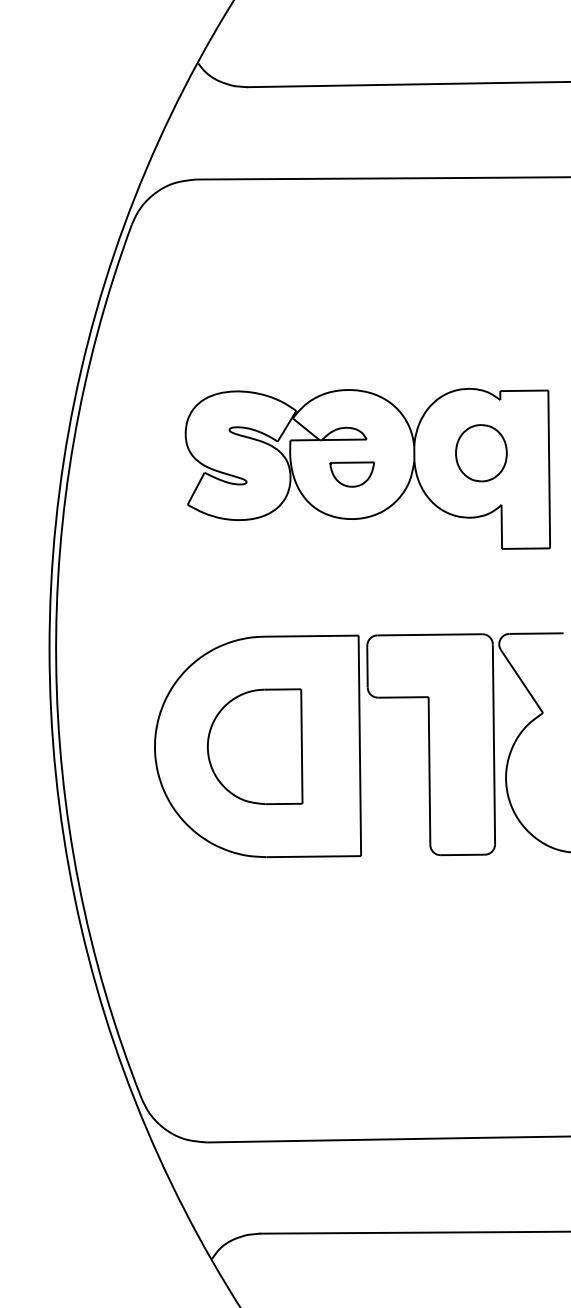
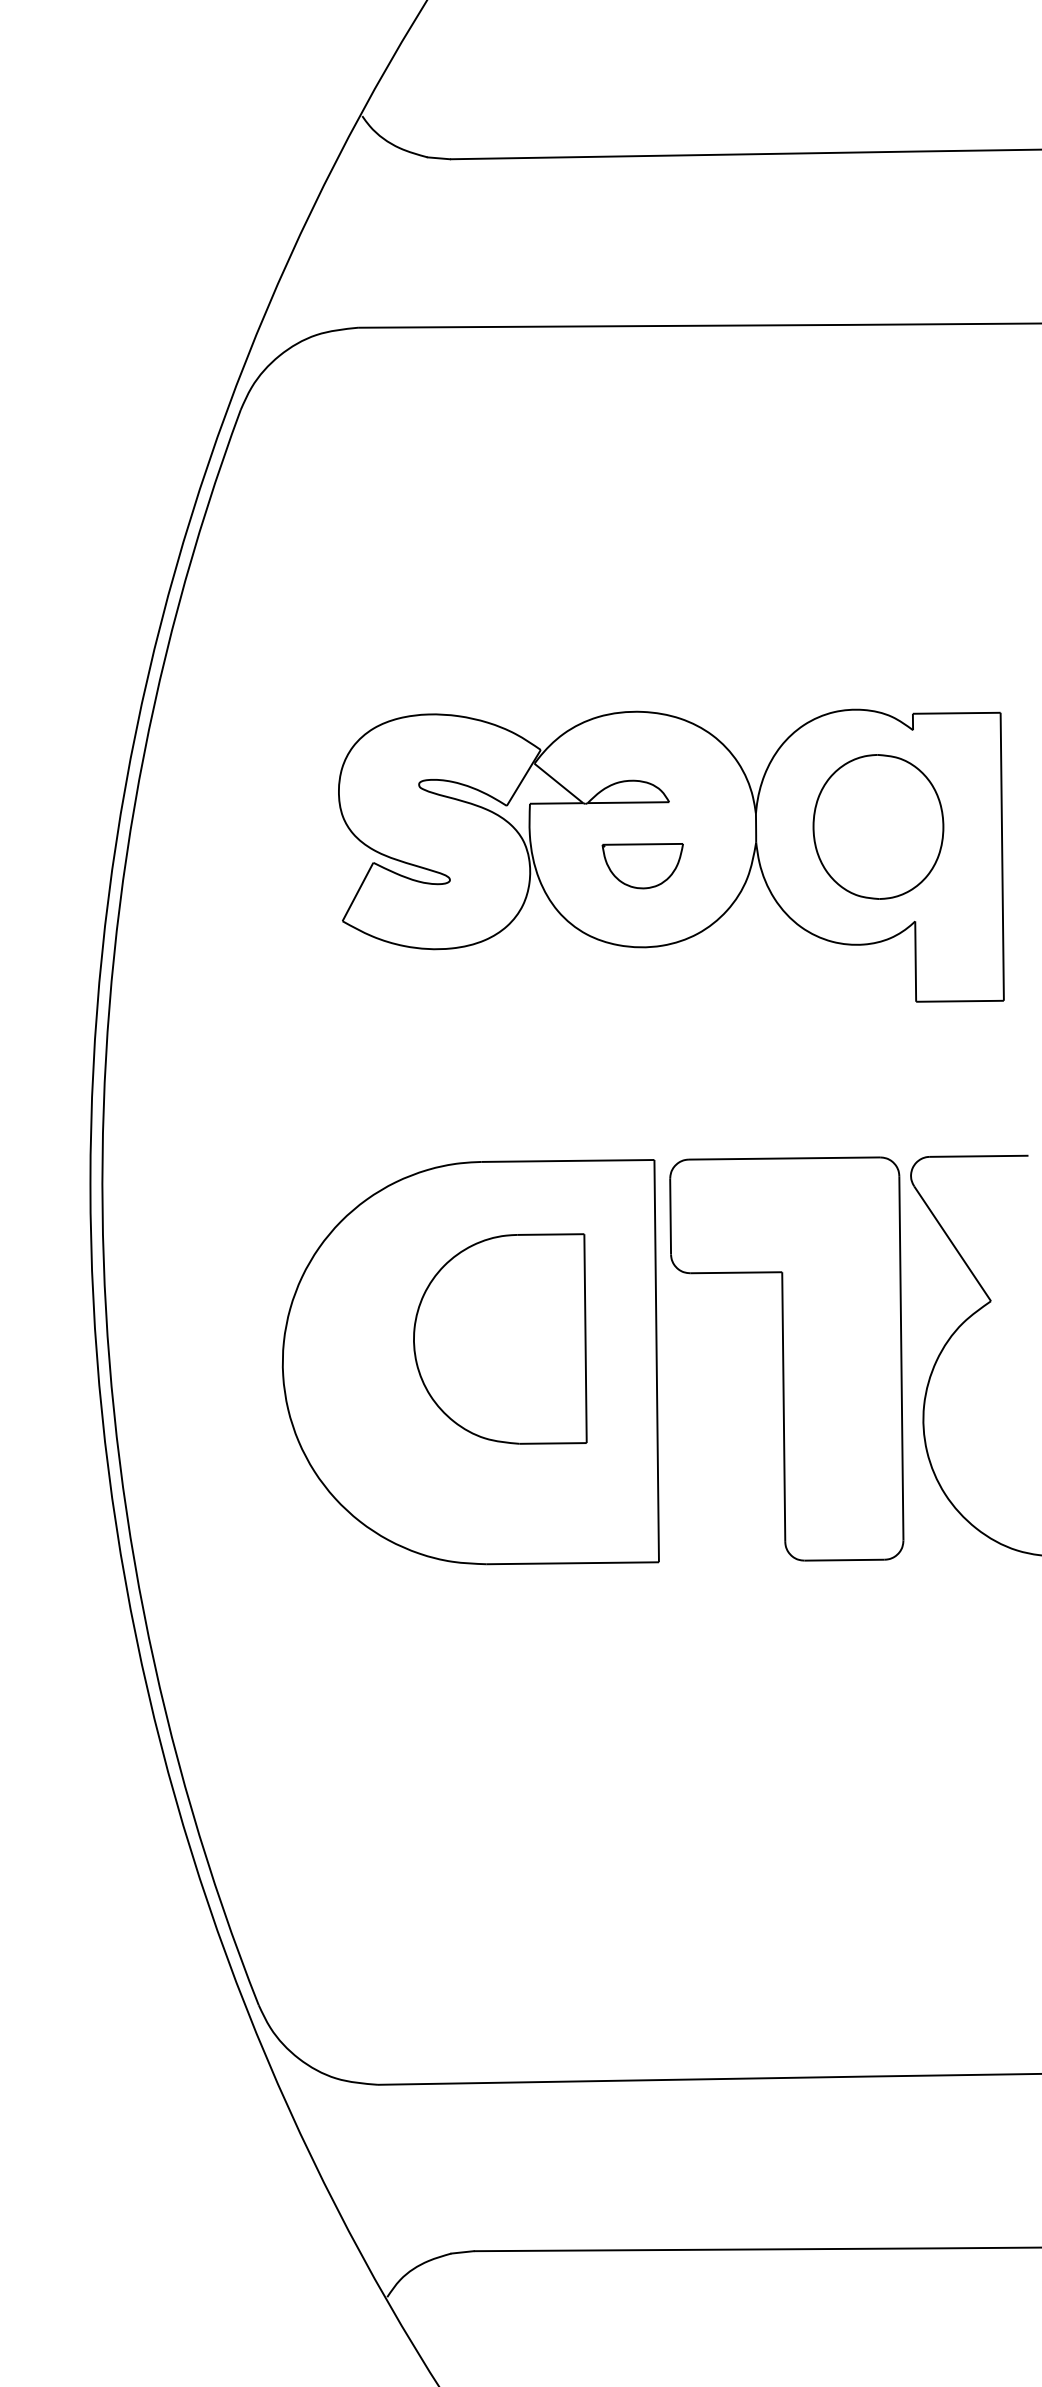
part: (481, 453) -> (878, 827), size x1.4
part: (255, 746) -> (500, 1338), moved

